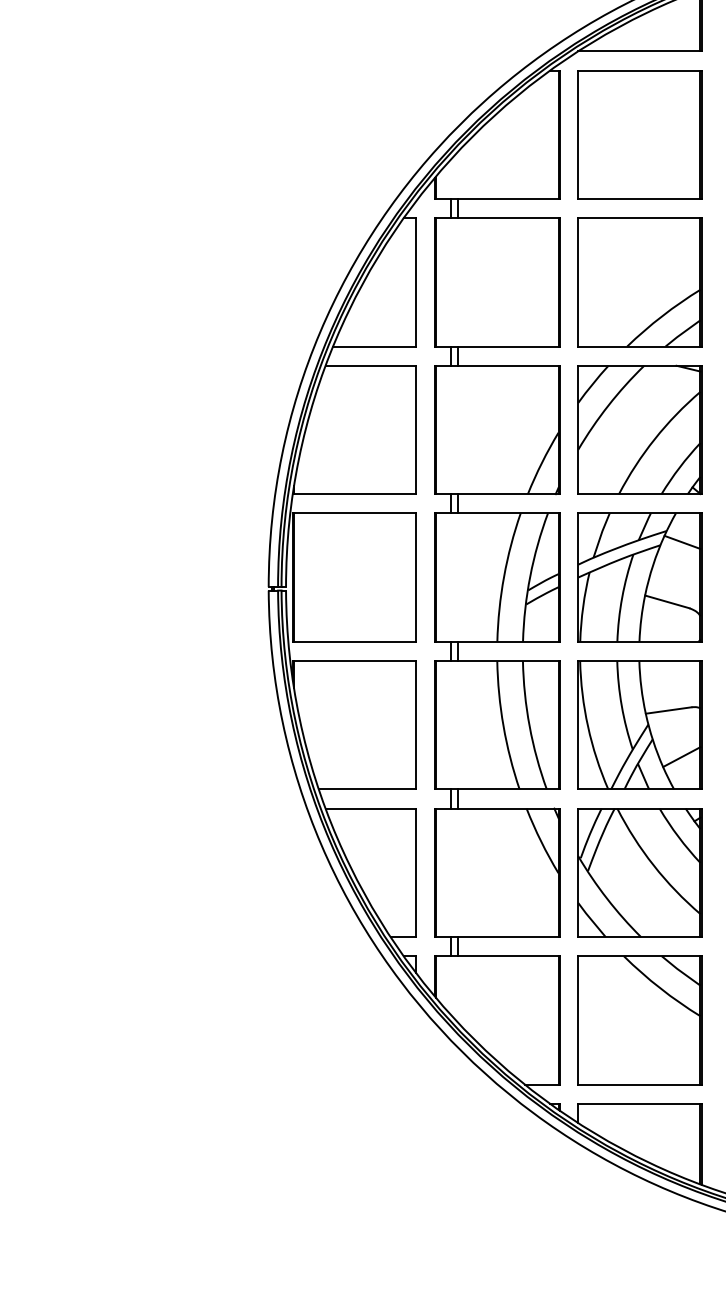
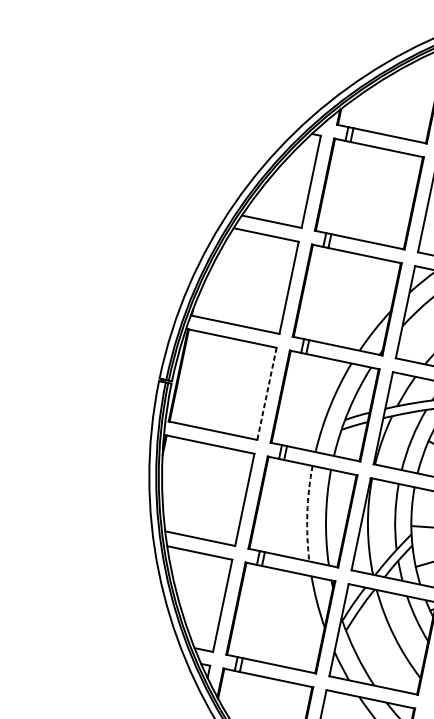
line: (416, 578) -> (266, 394), solid -> dashed
arc: (503, 726) -> (307, 513), solid -> dashed

